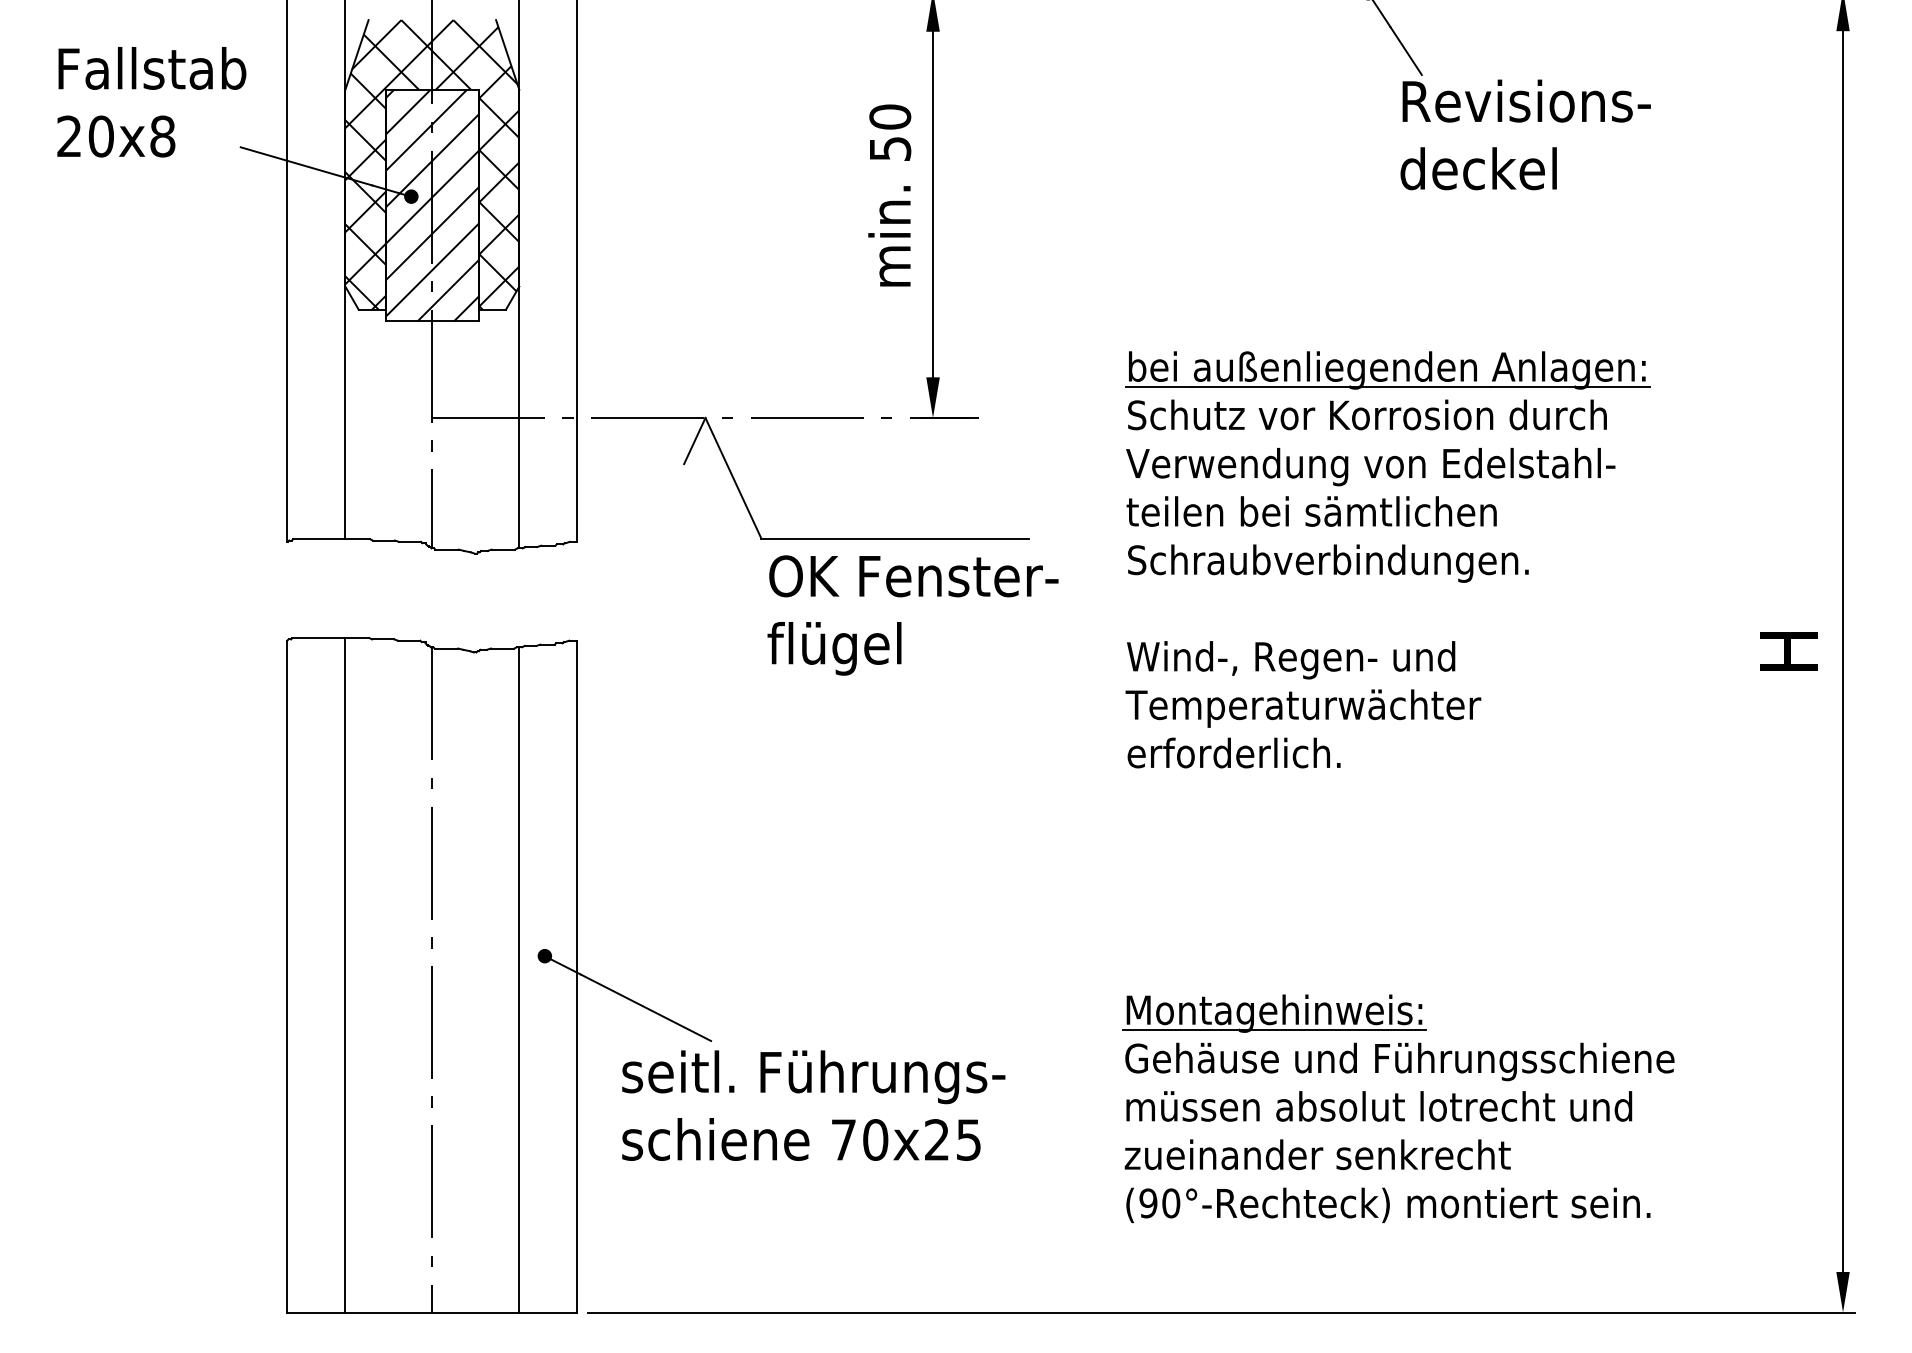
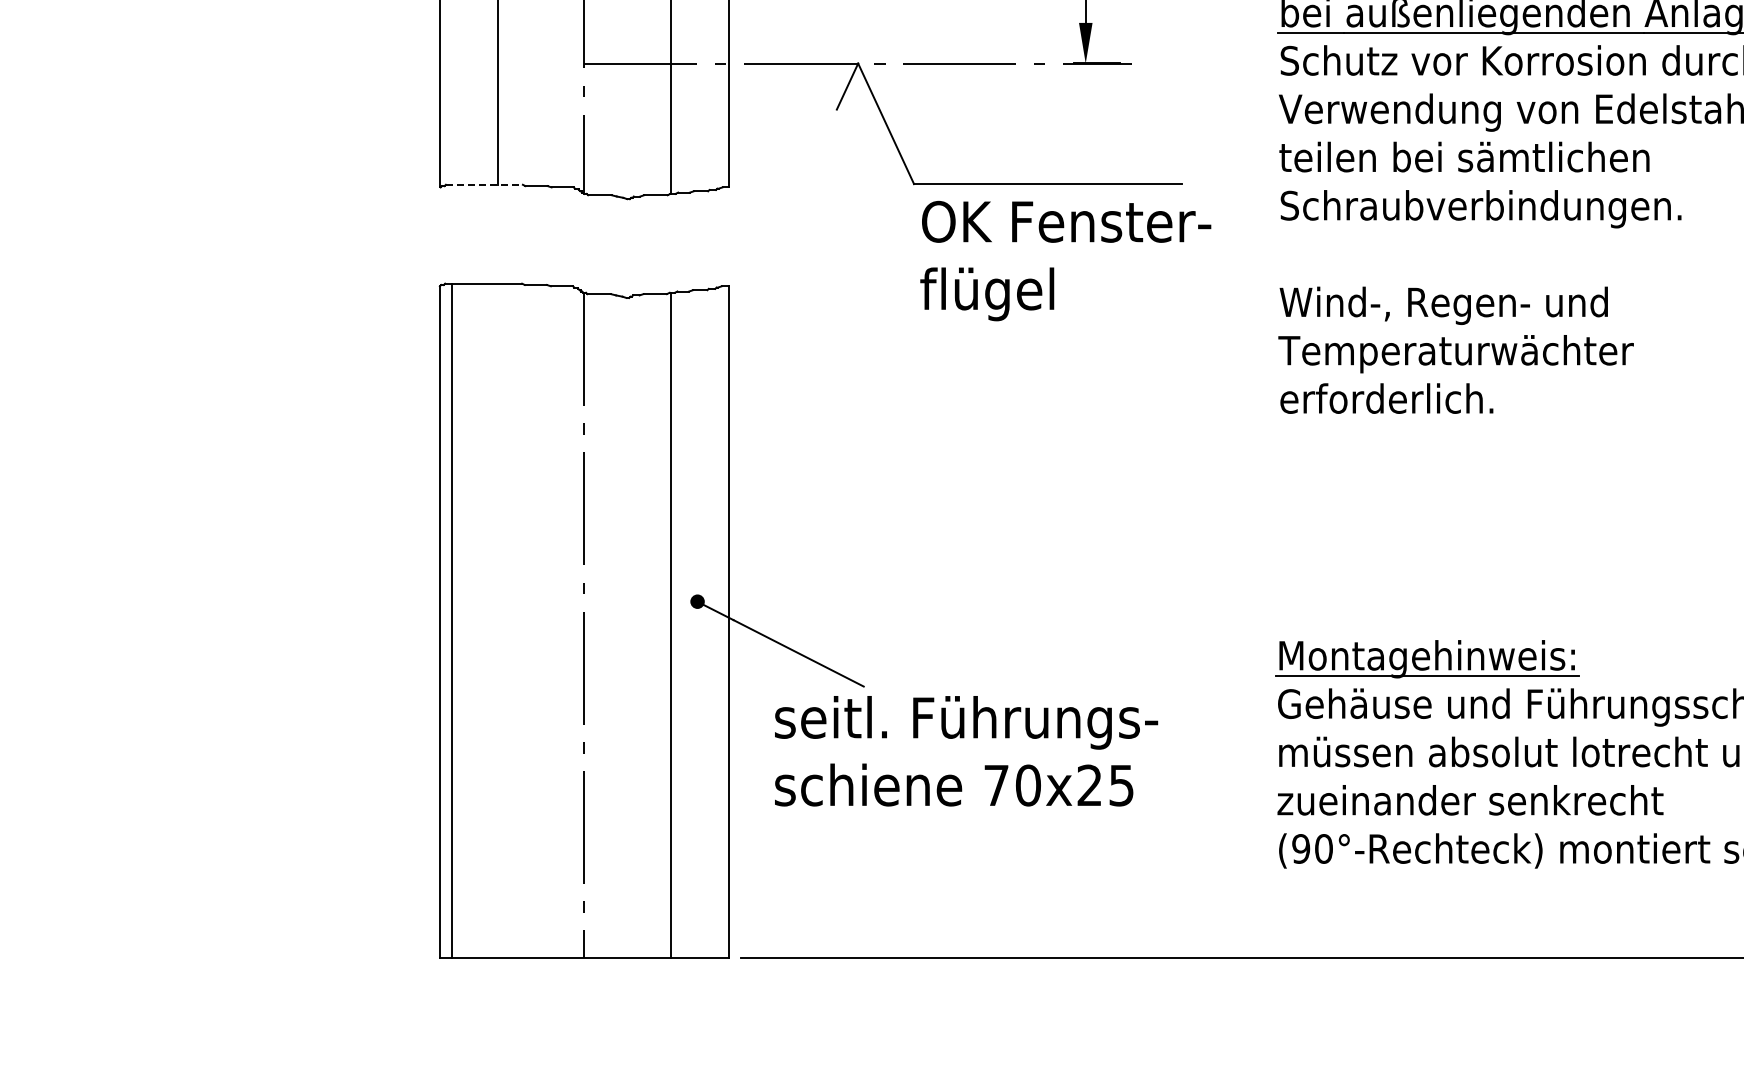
line: (332, 539) -> (485, 185), solid -> dashed
line: (344, 975) -> (451, 621), moved

